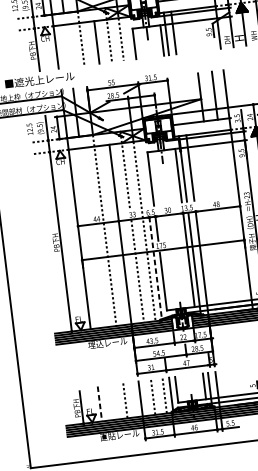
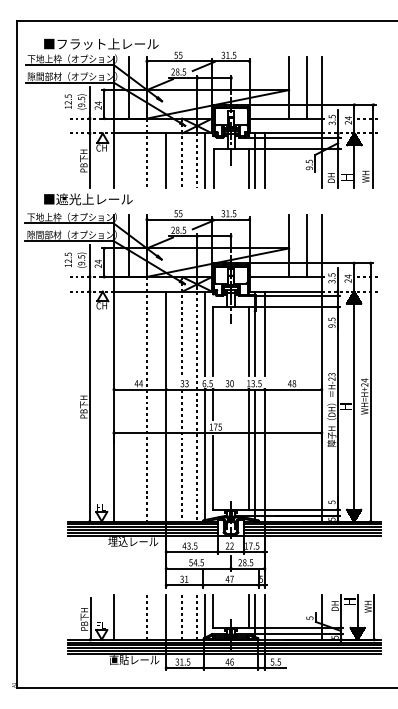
line: (127, 38) -> (205, 160), added
line: (144, 173) -> (205, 333), added
line: (155, 268) -> (205, 454), dashed -> solid
line: (100, 404) -> (114, 617), dashed -> solid

